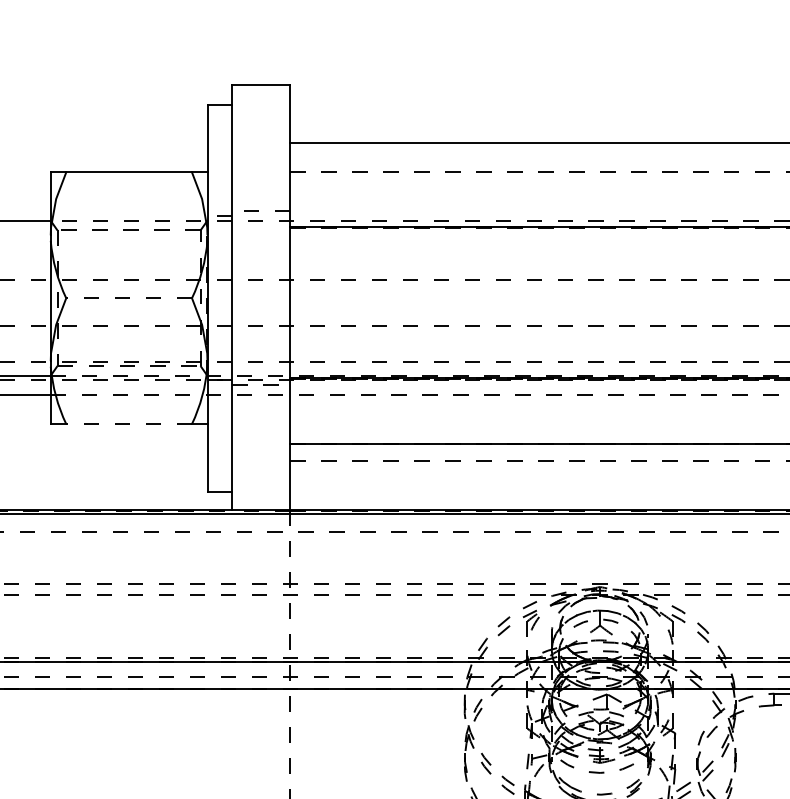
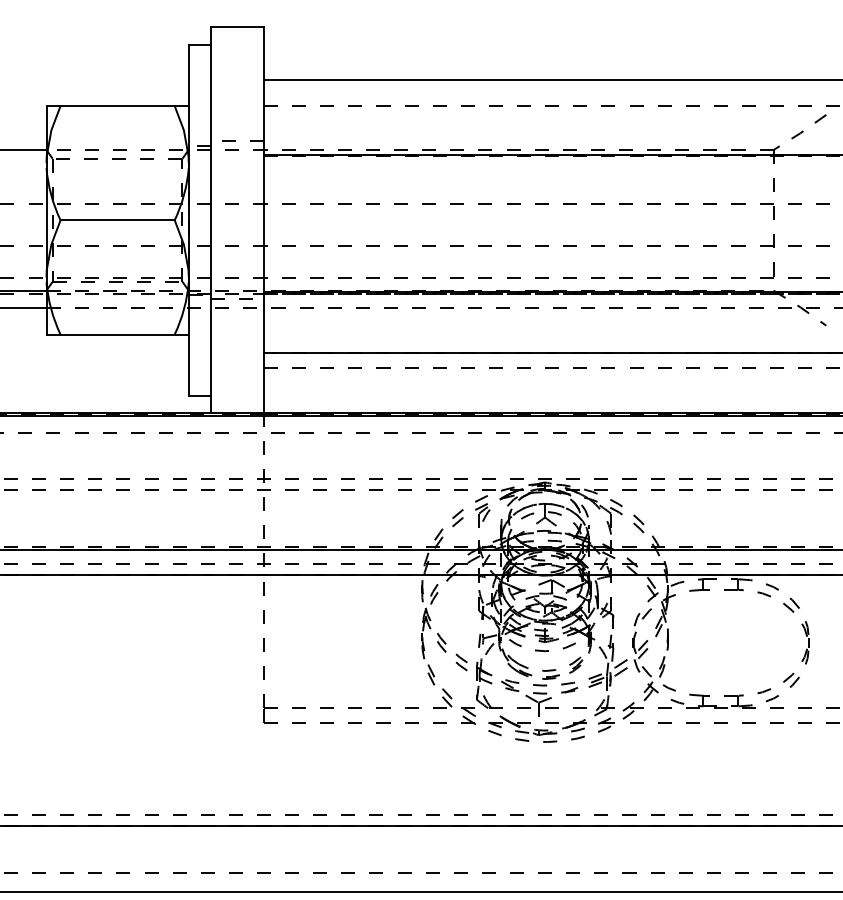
line: (128, 298) -> (117, 220), dashed -> solid
line: (128, 424) -> (117, 334), dashed -> solid

